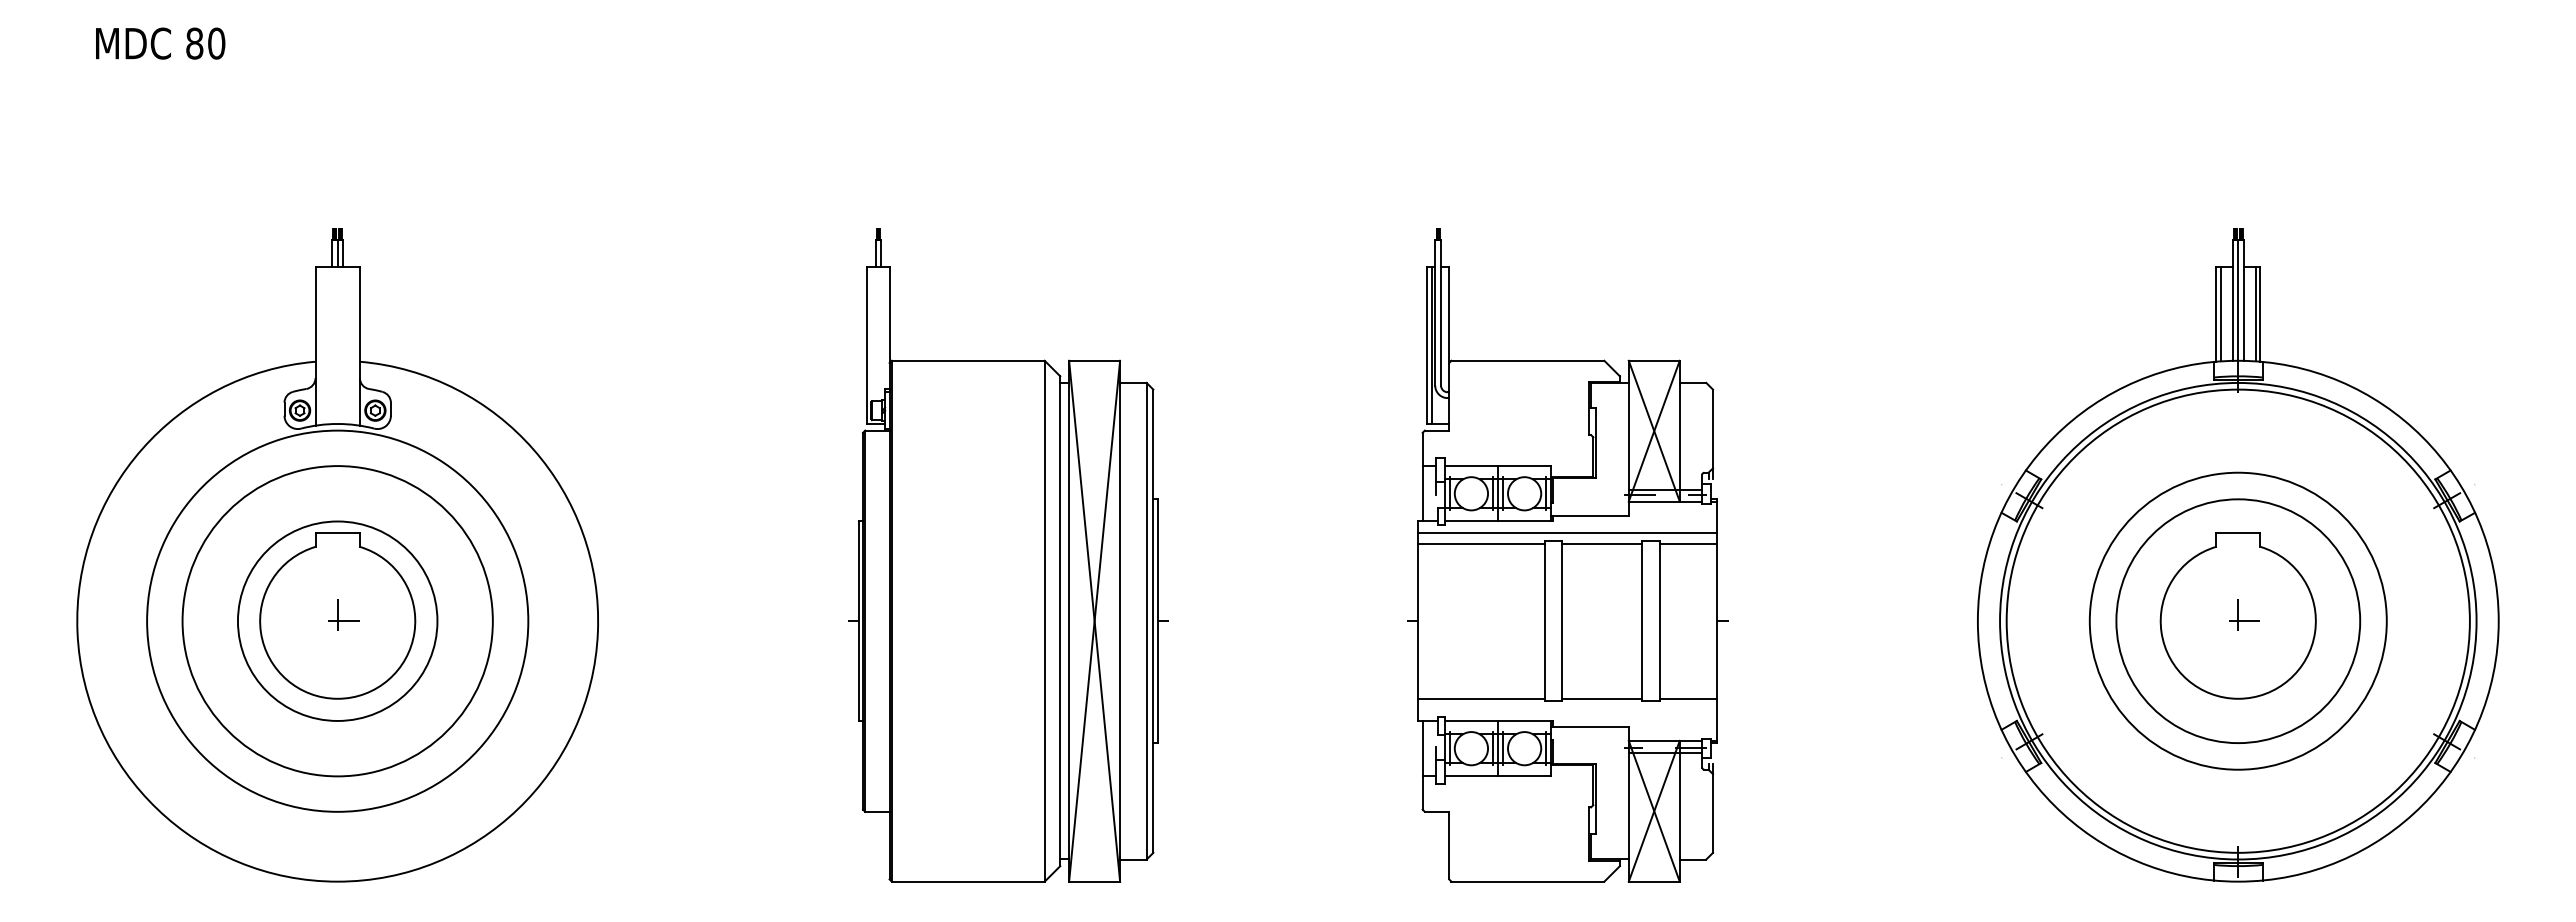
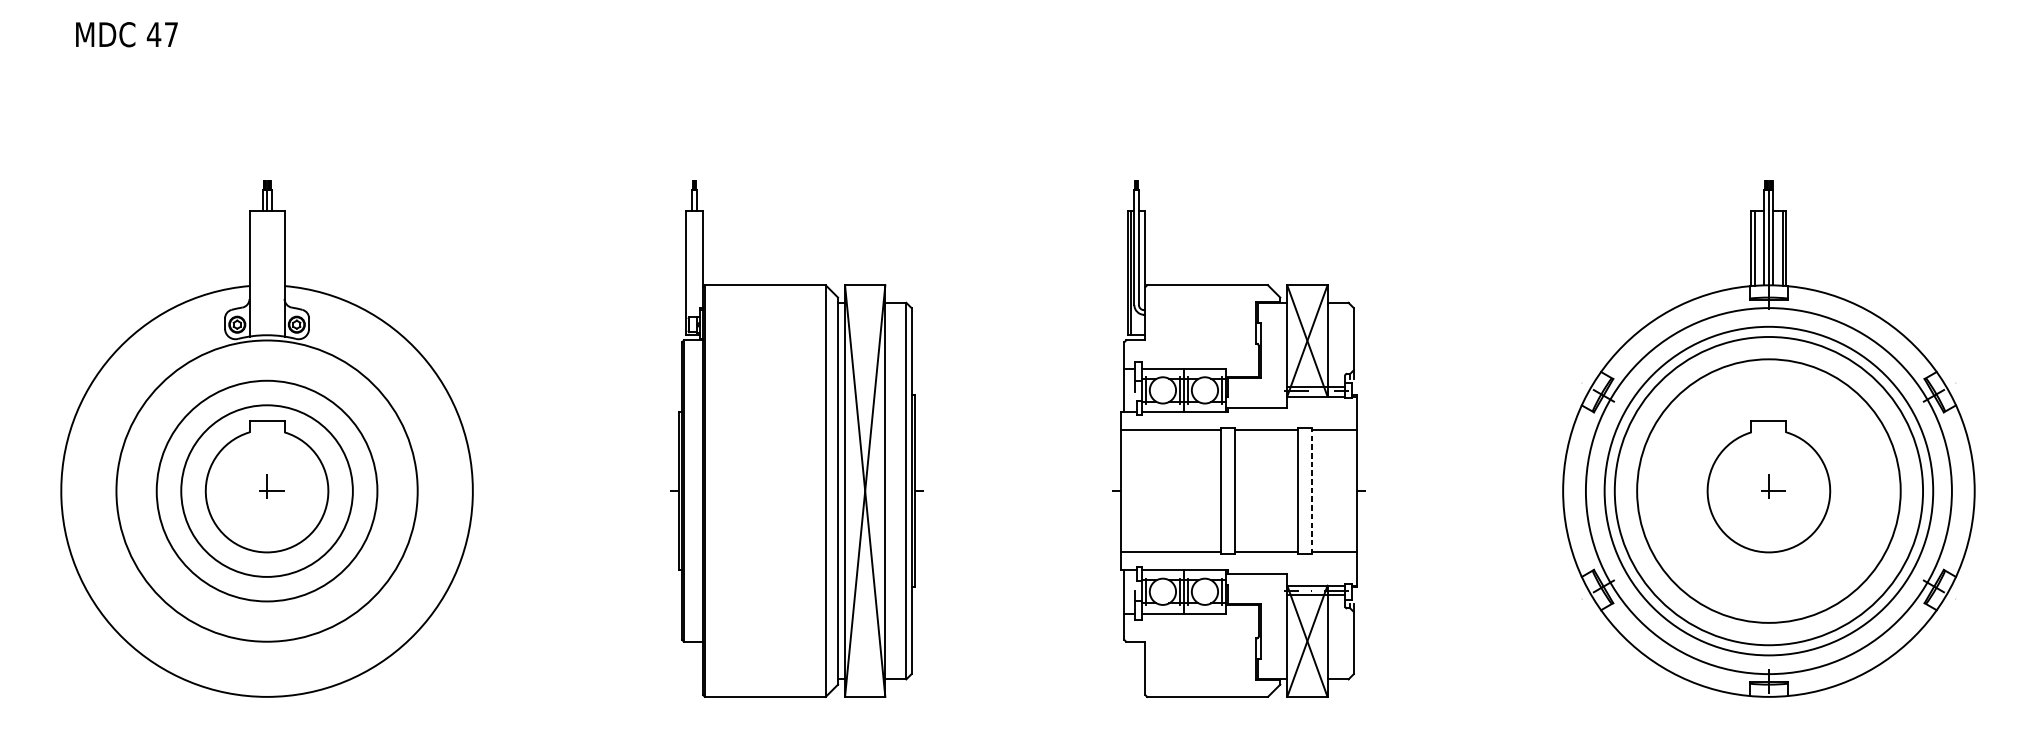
text: (205, 43) -> (162, 34), 80 -> 47
line: (1567, 532) -> (1238, 420), removed
circle: (337, 620) -> (266, 490), size x1.4
circle: (2237, 620) -> (1768, 490), size x1.4
circle: (2238, 620) -> (1769, 490), size x0.7
circle: (337, 621) -> (266, 491), size x0.7
line: (1659, 621) -> (1311, 491), solid -> dashed
circle: (2238, 621) -> (1769, 491), size x1.6

